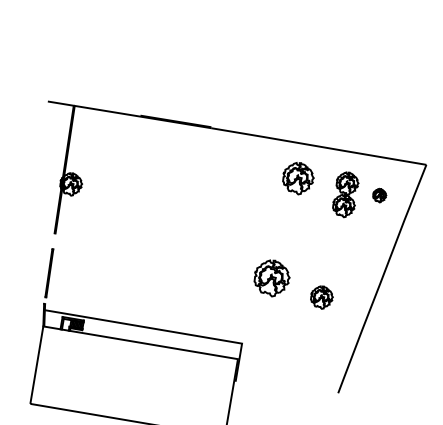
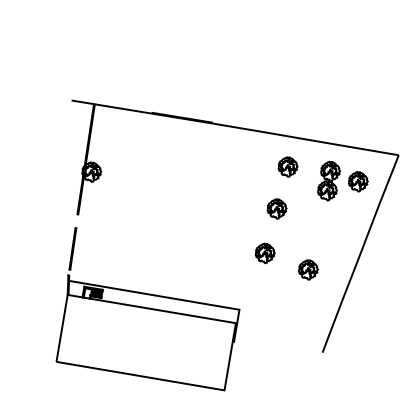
part: (297, 177) -> (287, 166), size x0.71
part: (379, 195) -> (358, 181), size x1.67
part: (284, 226) -> (276, 208), added
part: (271, 278) -> (264, 253), size x0.62

